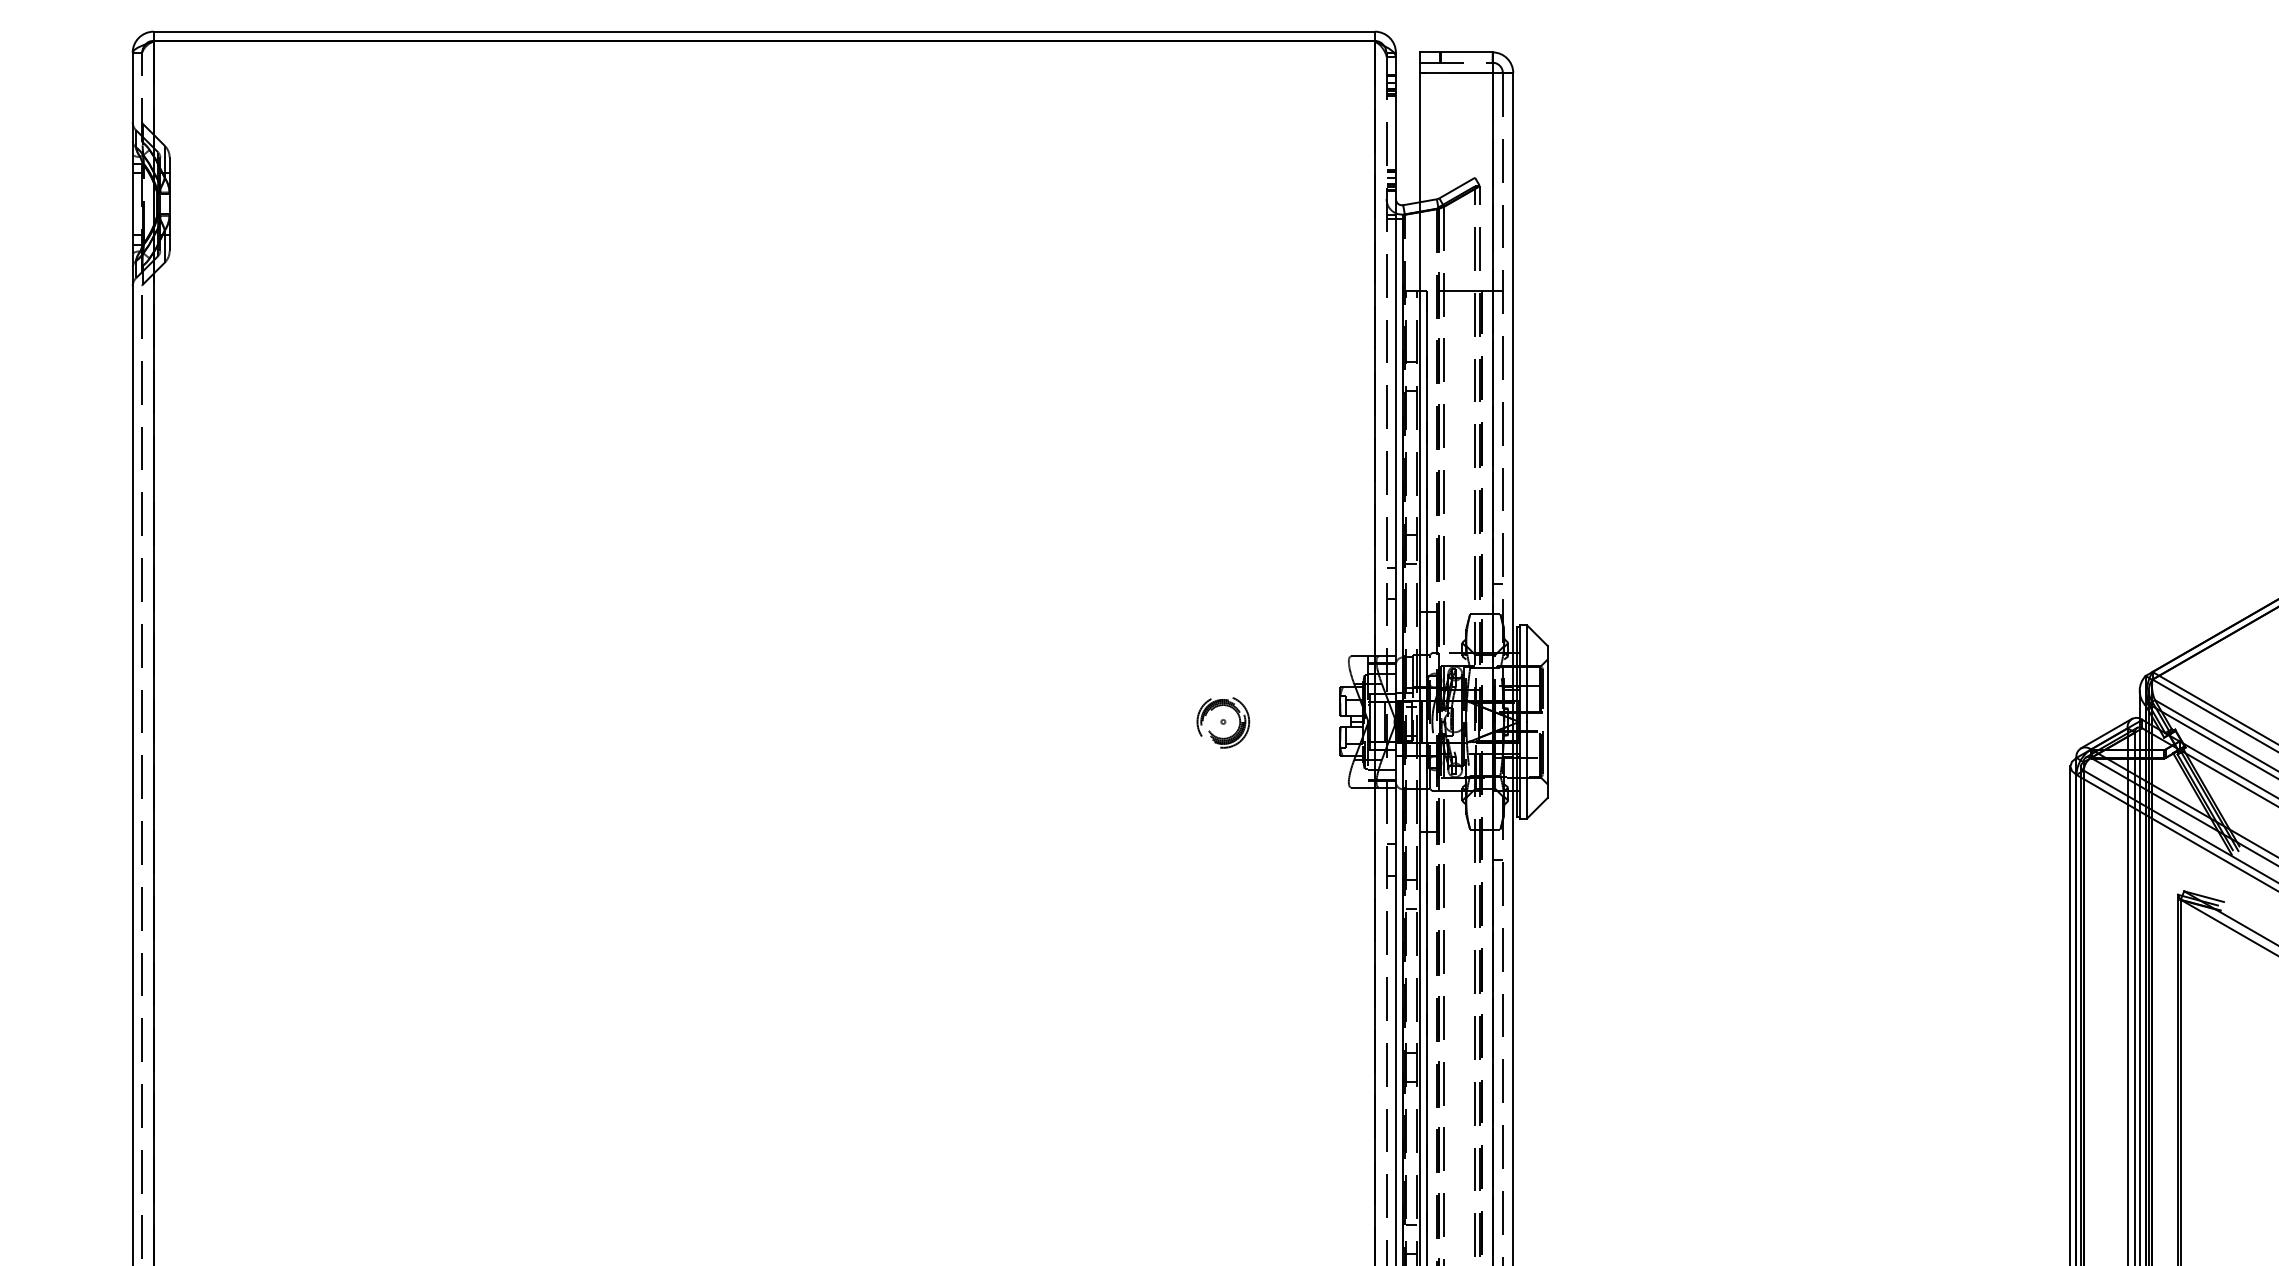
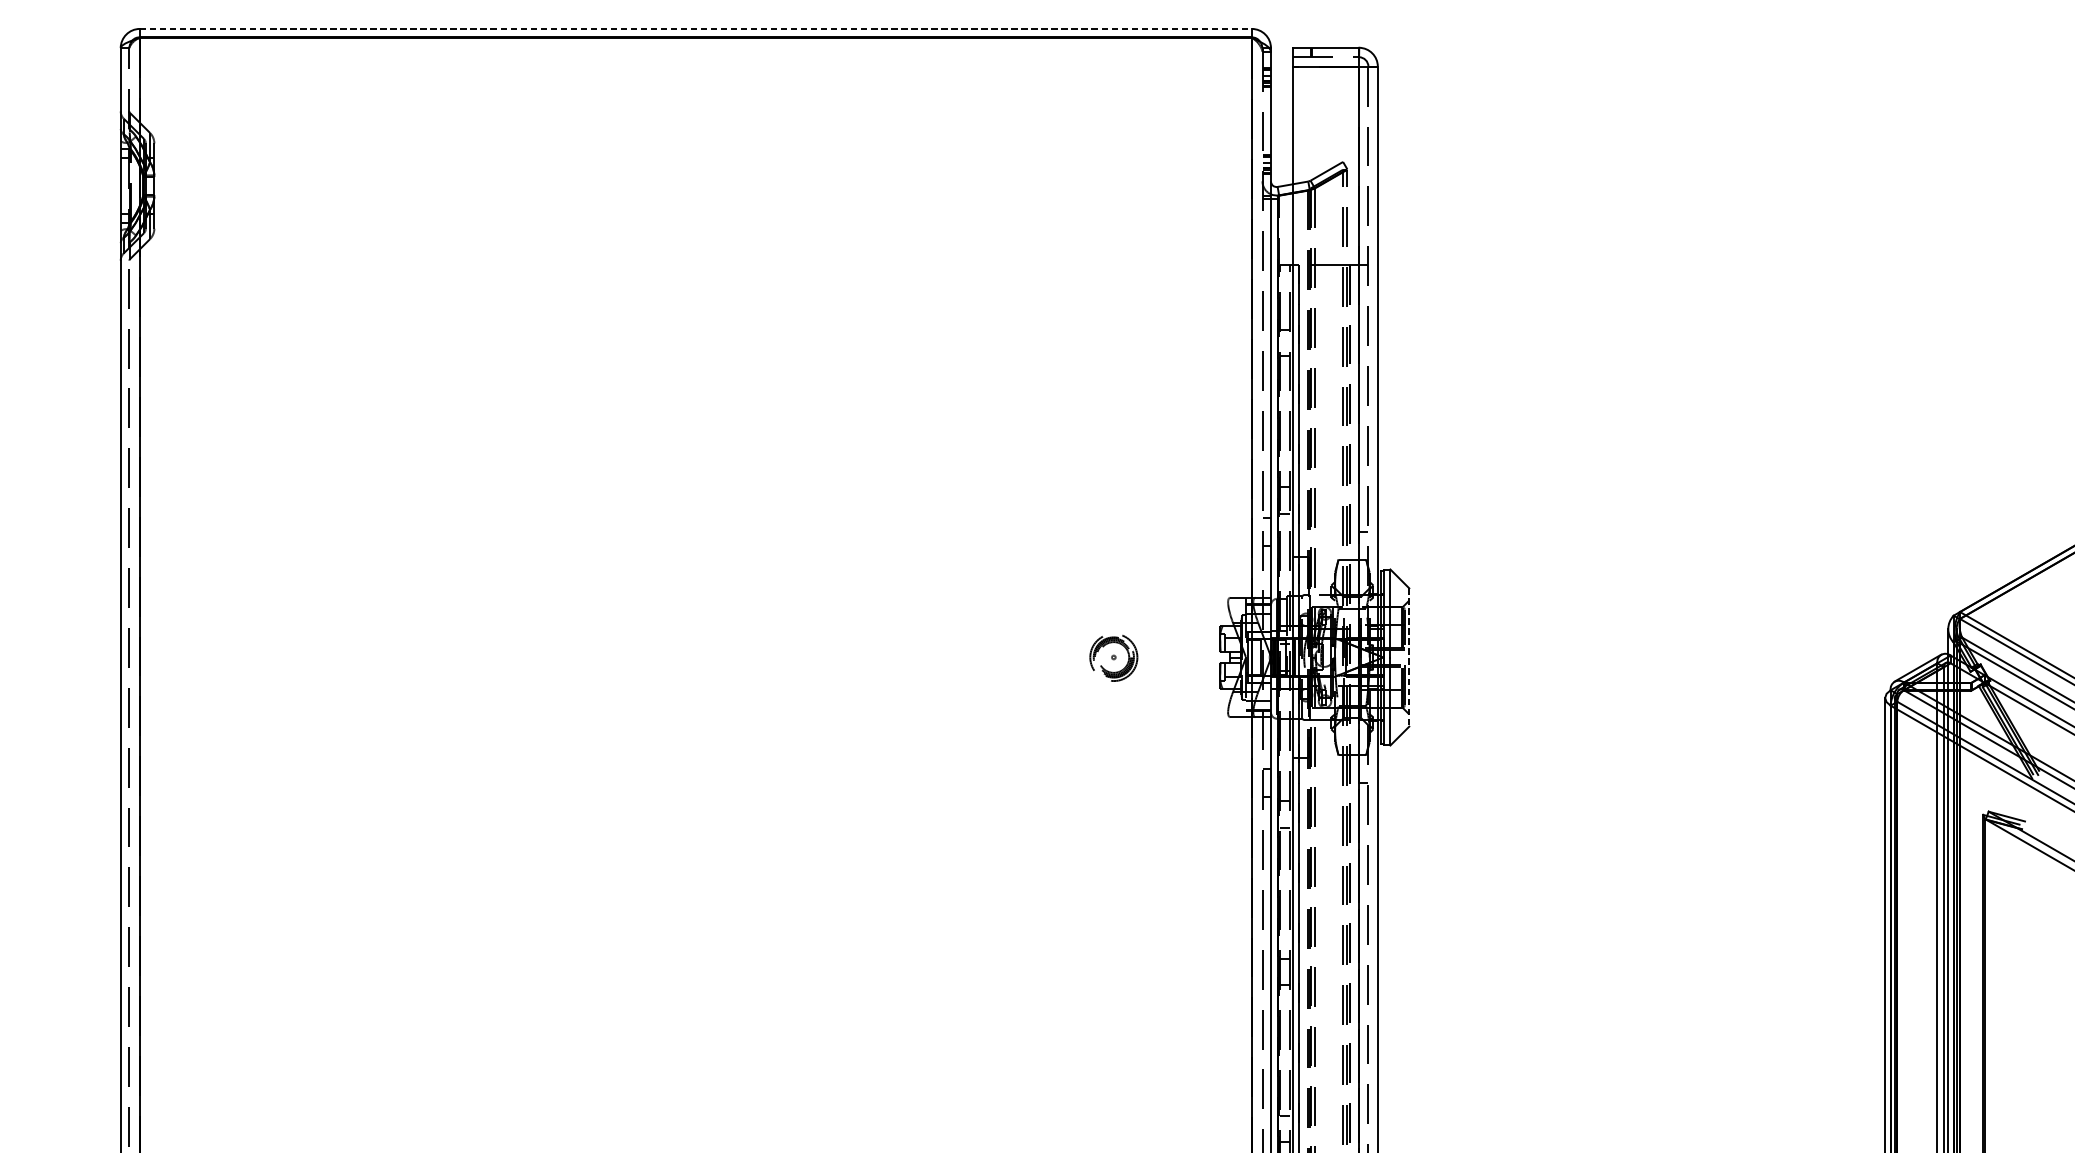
line: (764, 31) -> (696, 28), solid -> dashed
line: (1547, 721) -> (1409, 657), solid -> dashed

